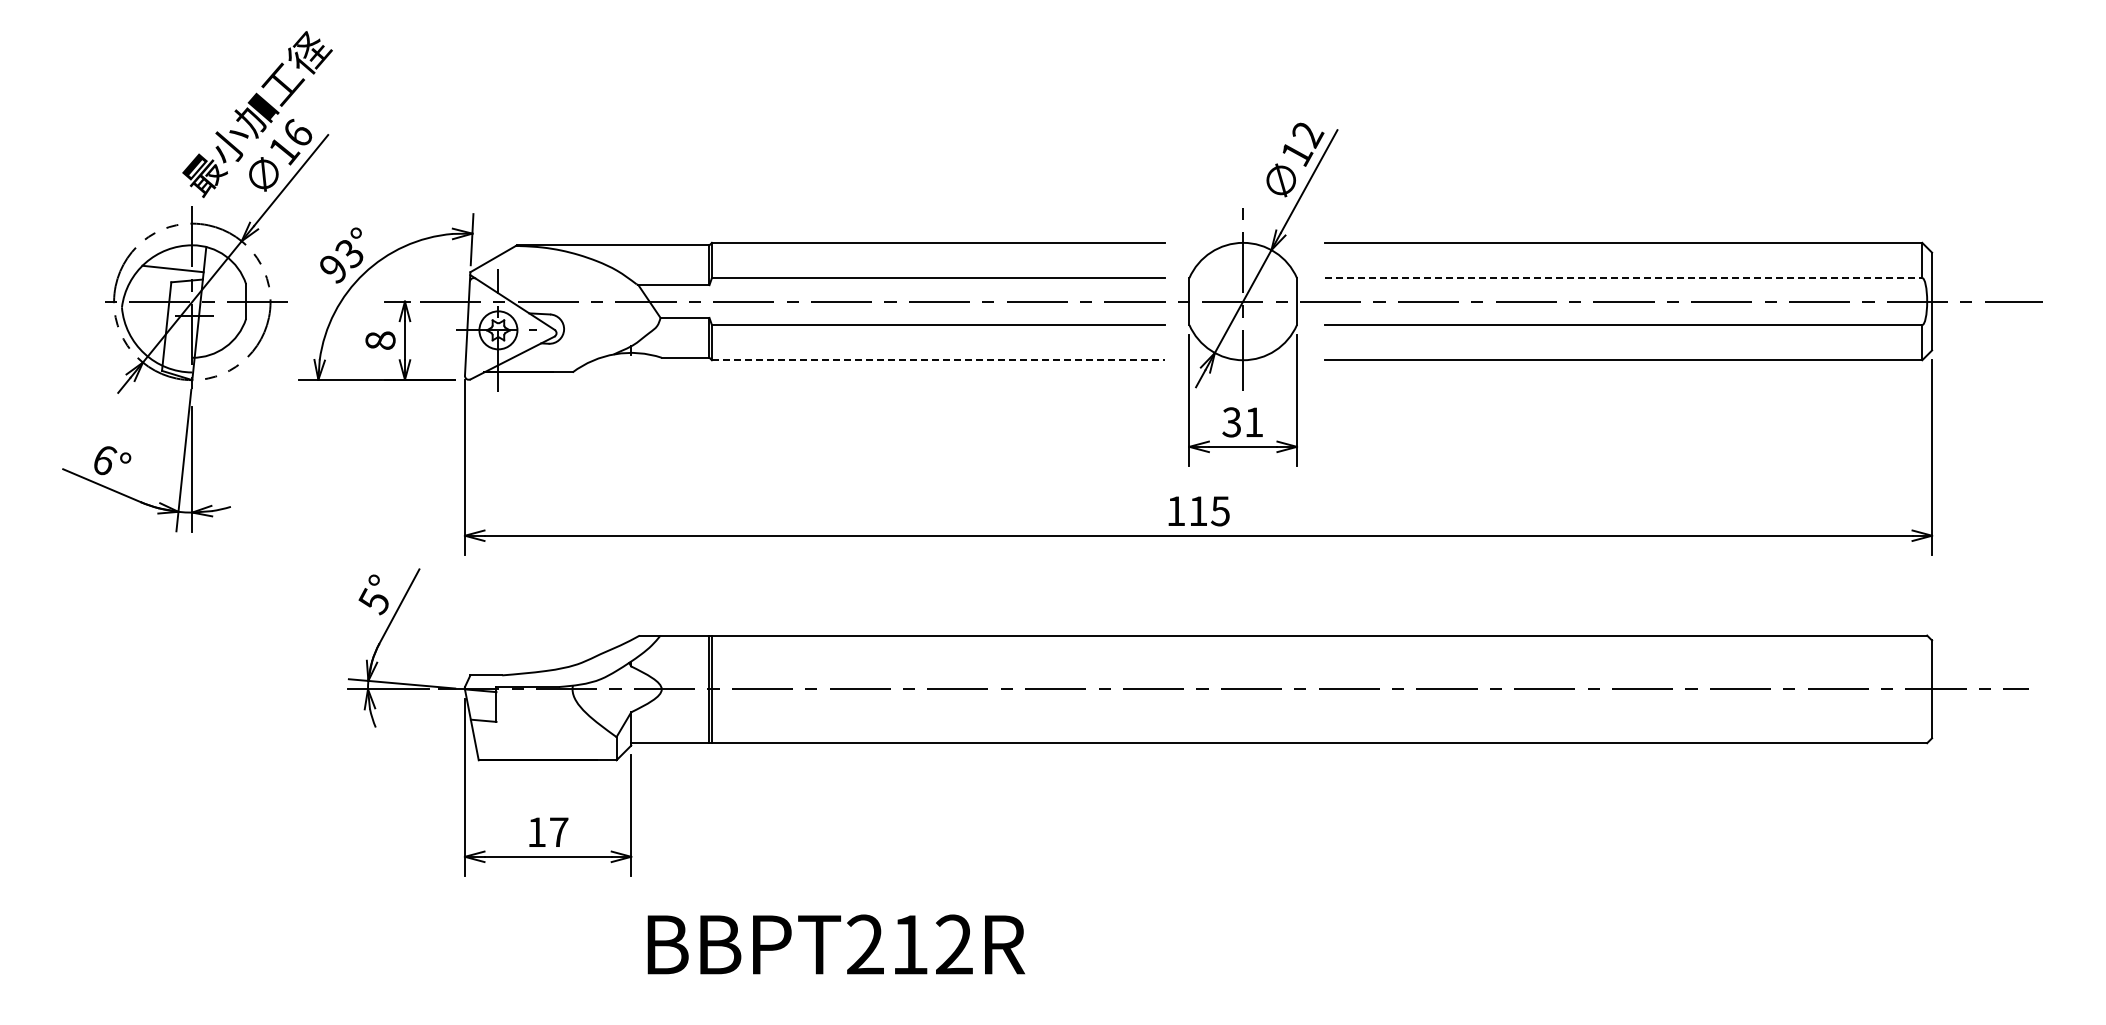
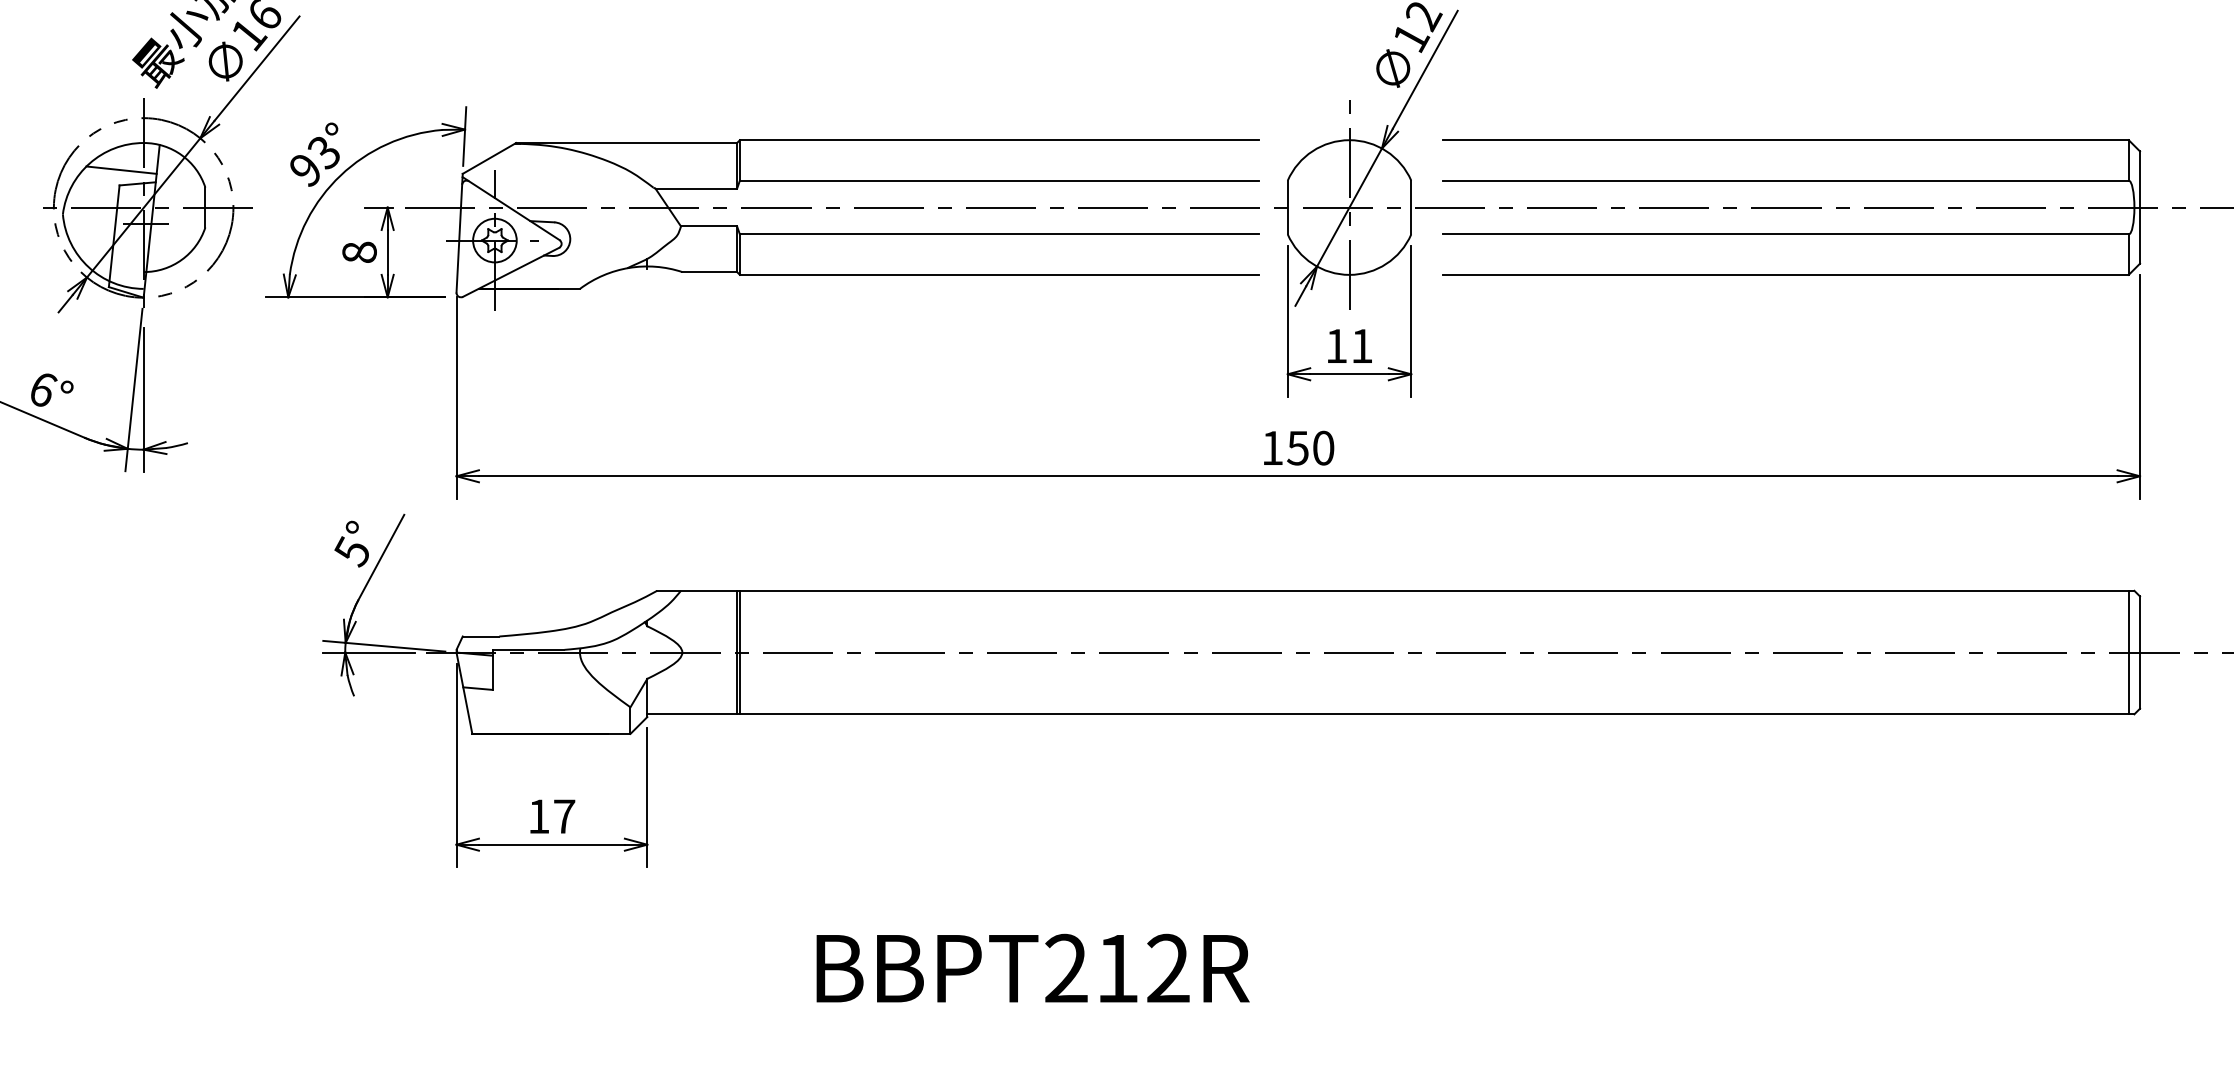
line: (1623, 278) -> (1785, 181), dashed -> solid
line: (938, 360) -> (999, 275), dashed -> solid
text: (1231, 422) -> (1336, 346), 31 -> 11
text: (1208, 511) -> (1309, 448), 115 -> 150
line: (1922, 689) -> (2129, 652), added
text: (835, 944) -> (1032, 968), moved

